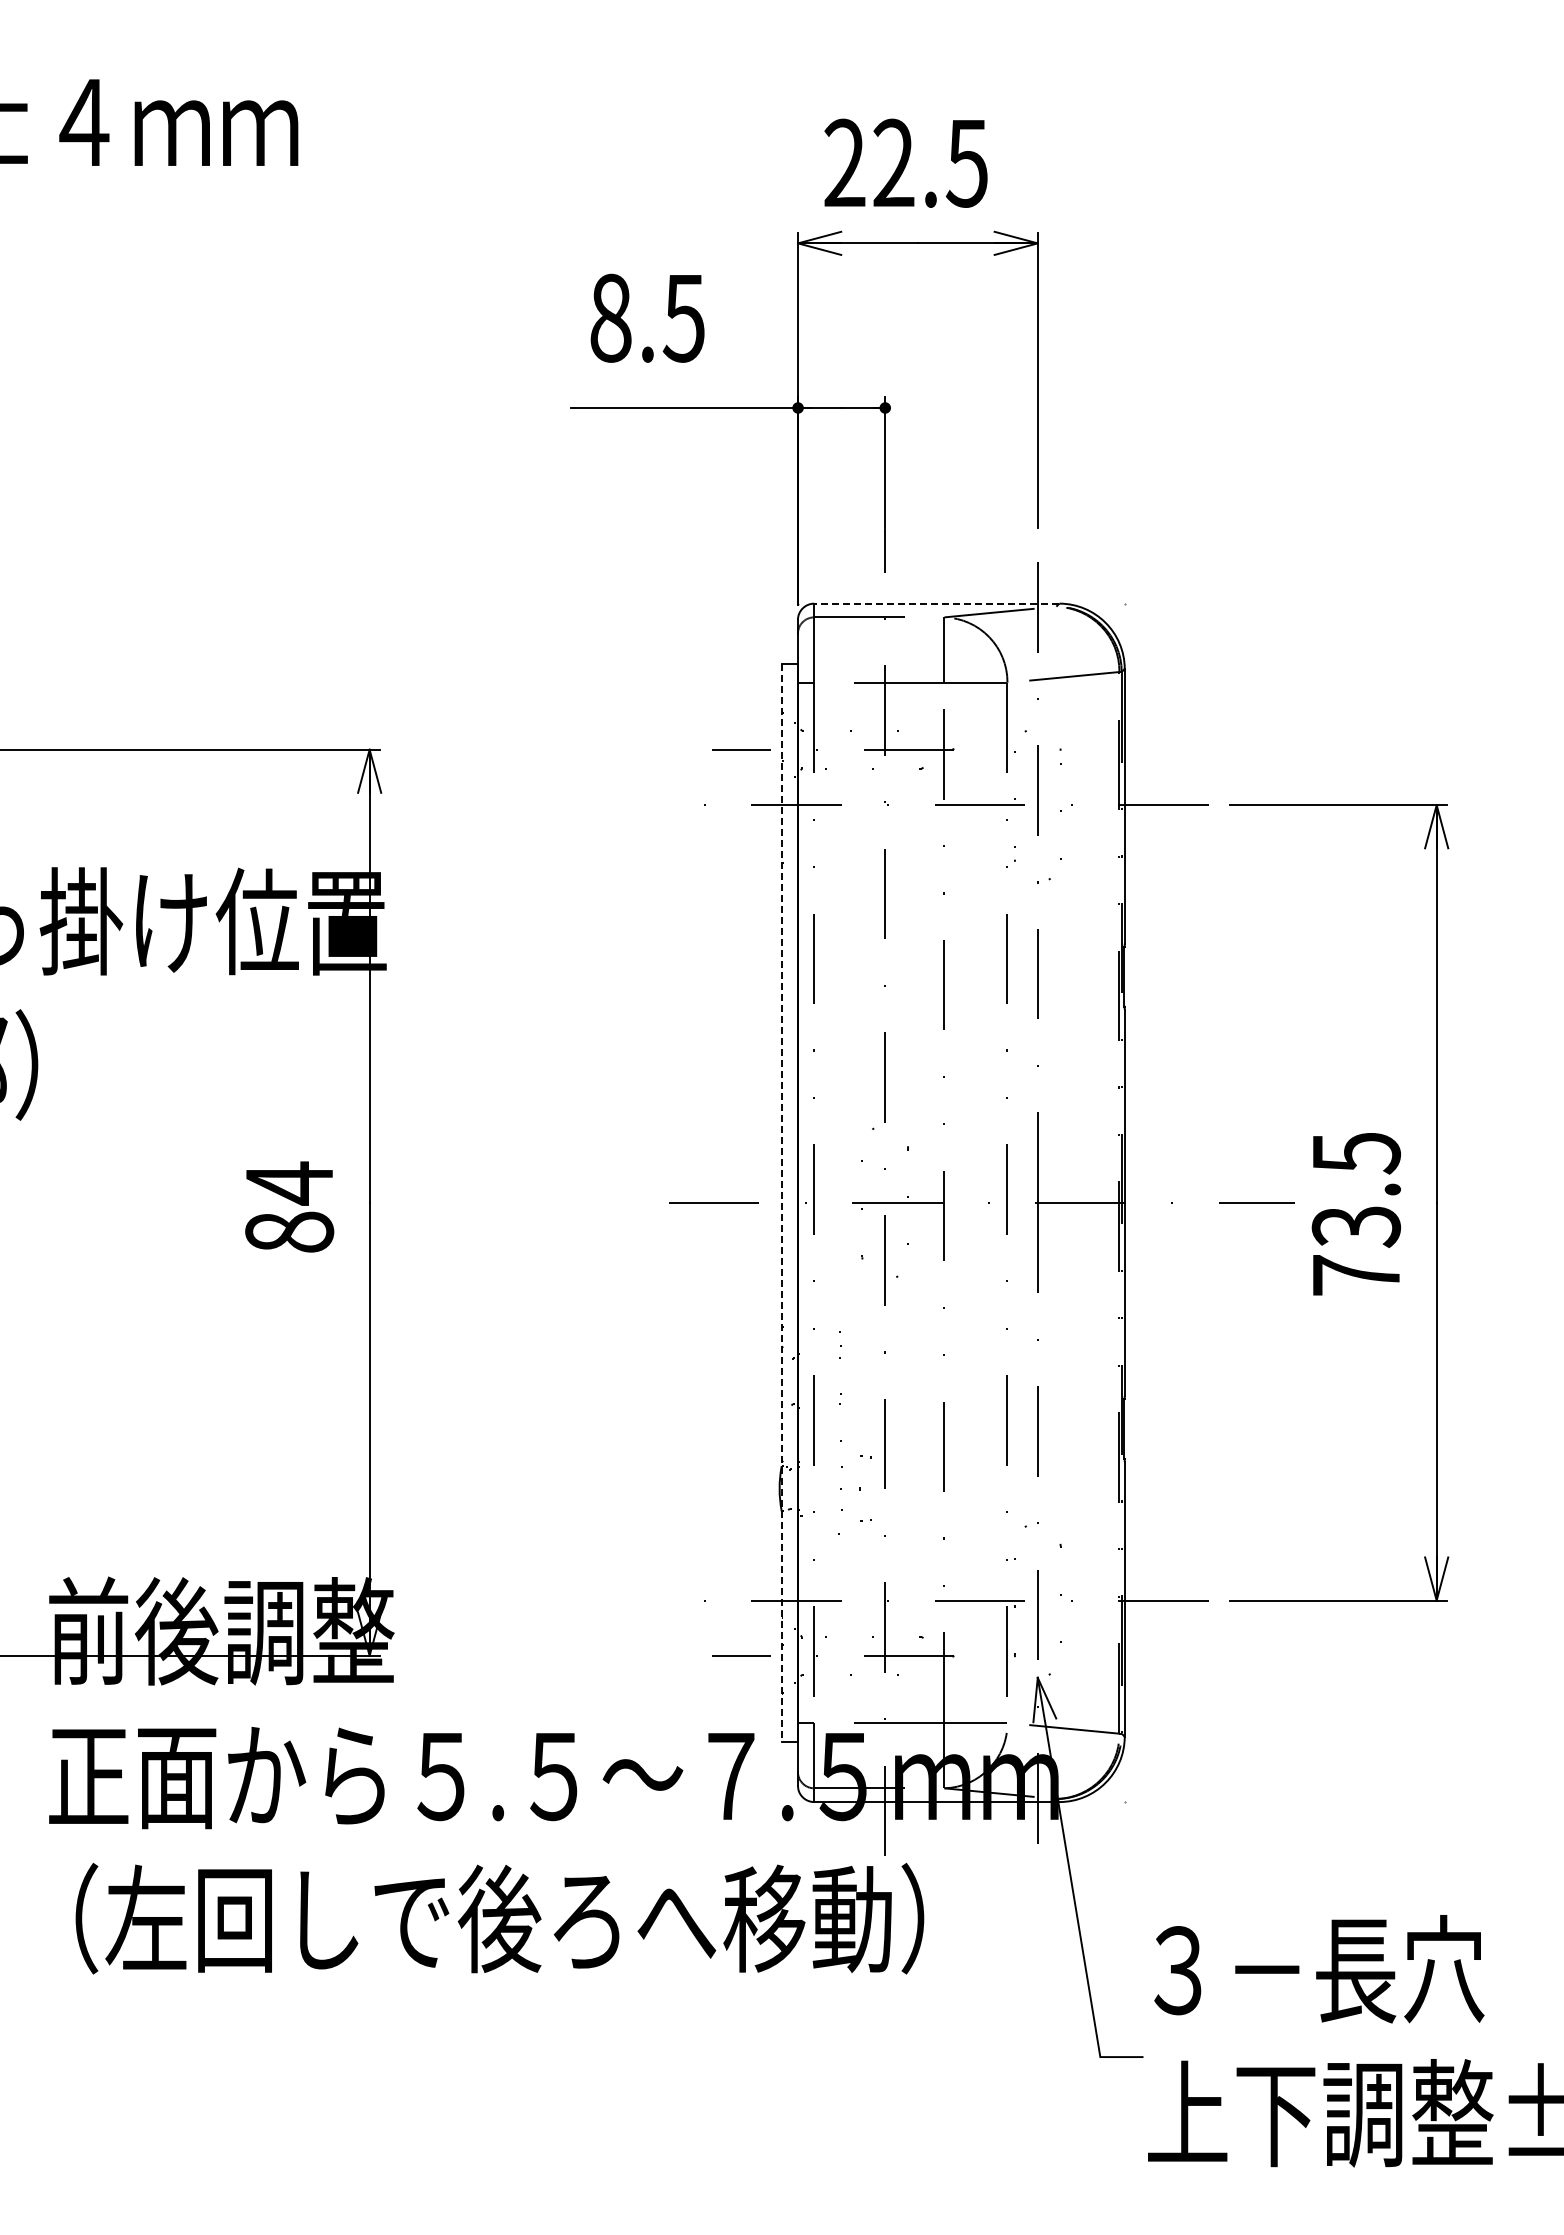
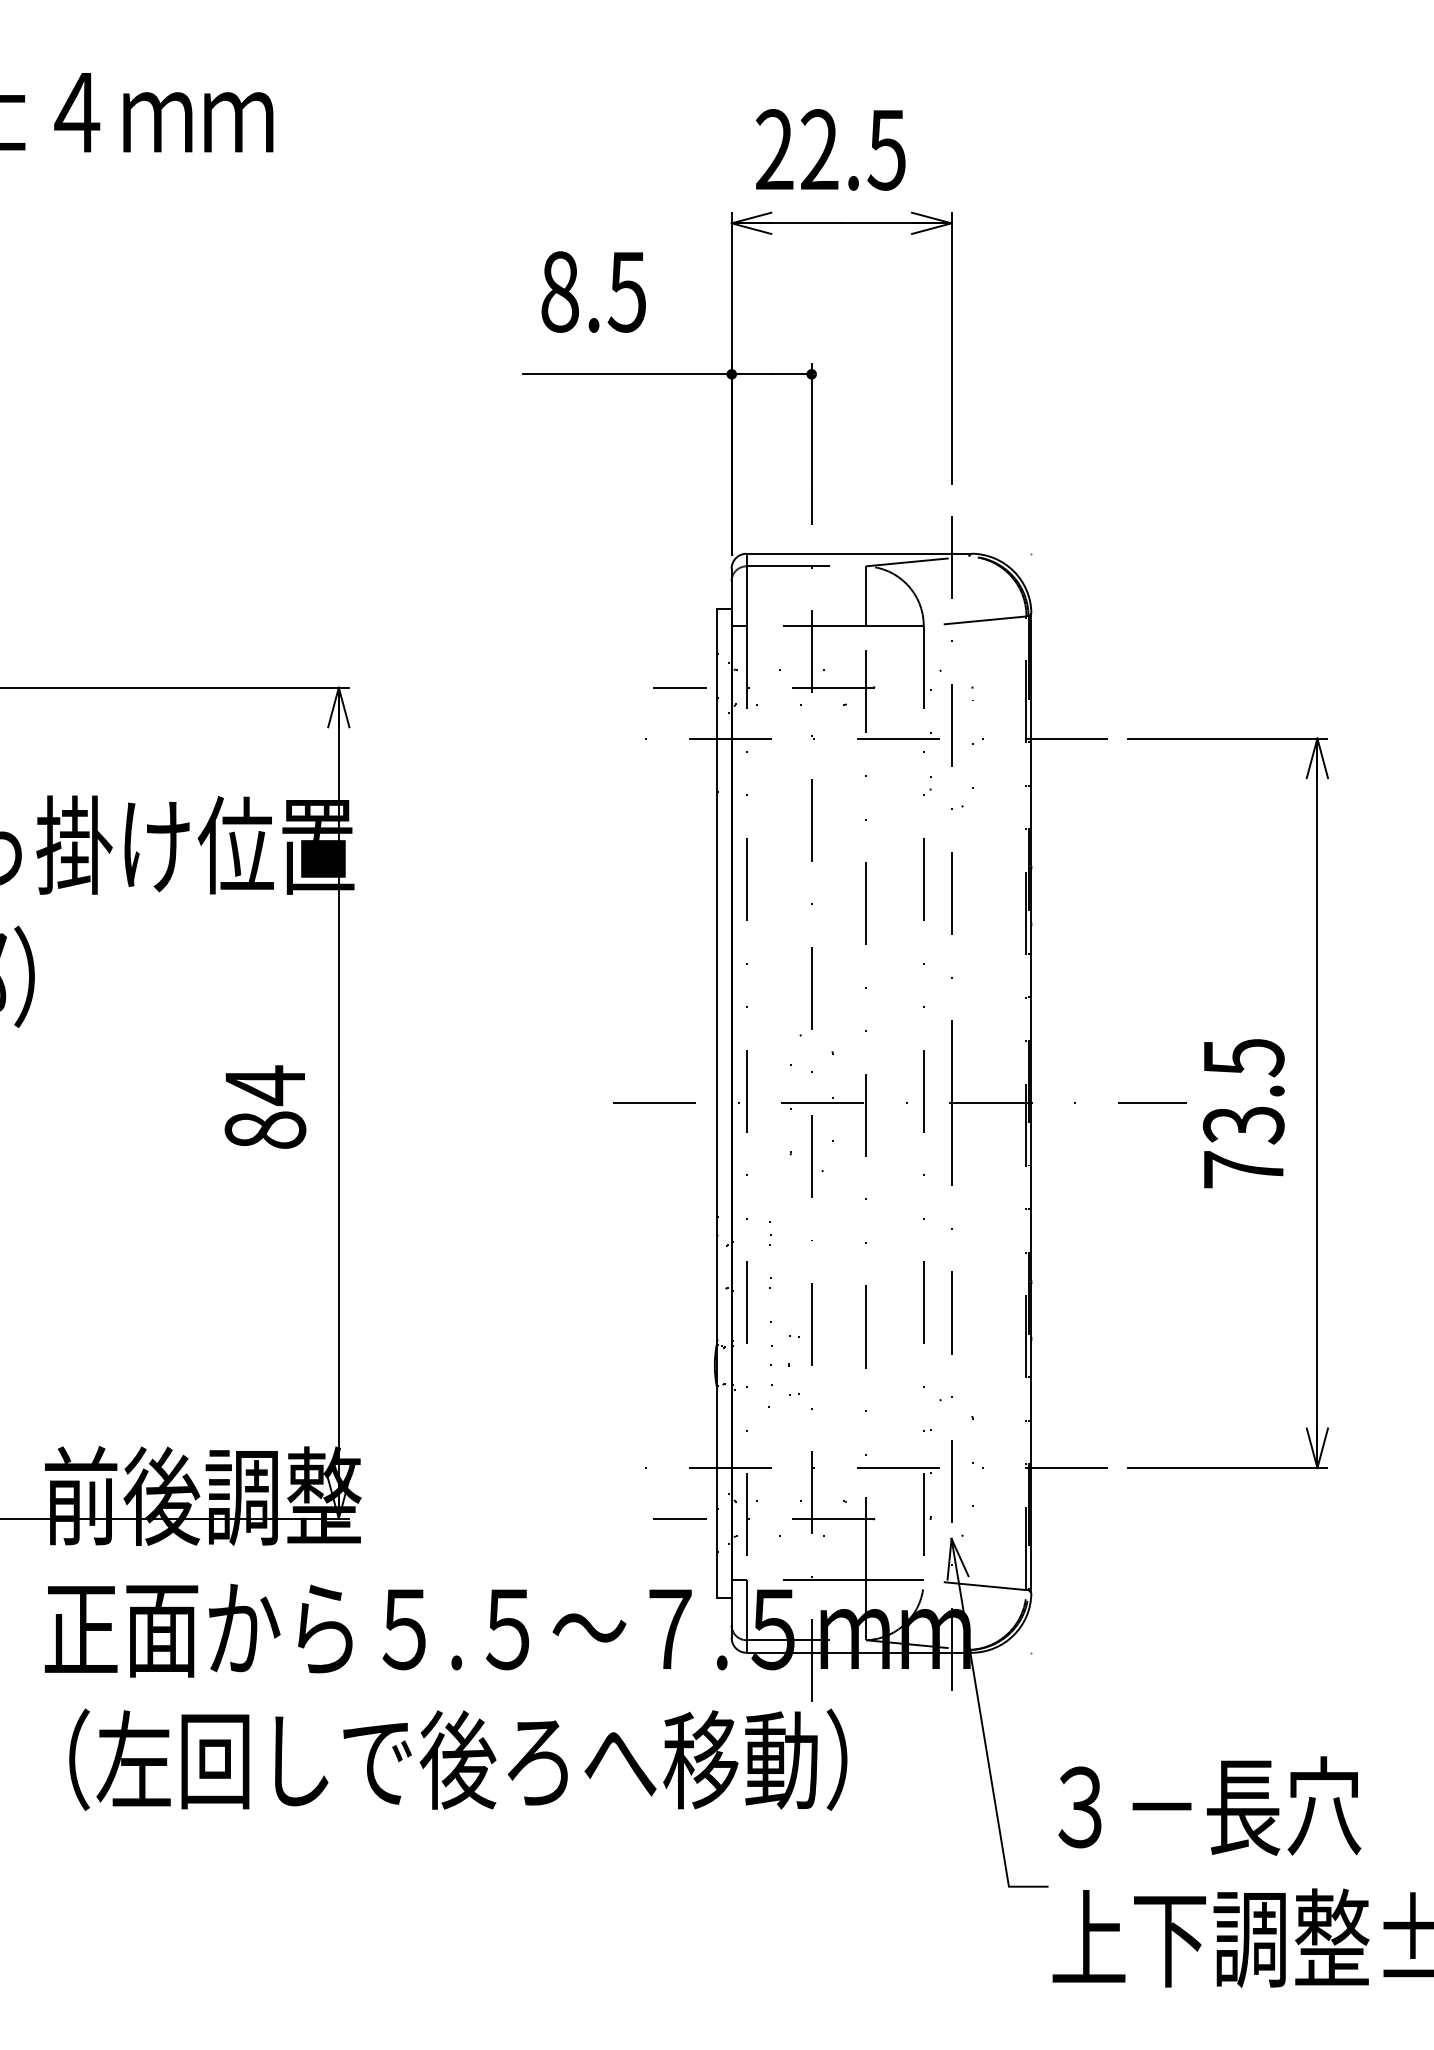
line: (936, 603) -> (858, 553), dashed -> solid
line: (781, 1203) -> (716, 1103), dashed -> solid

